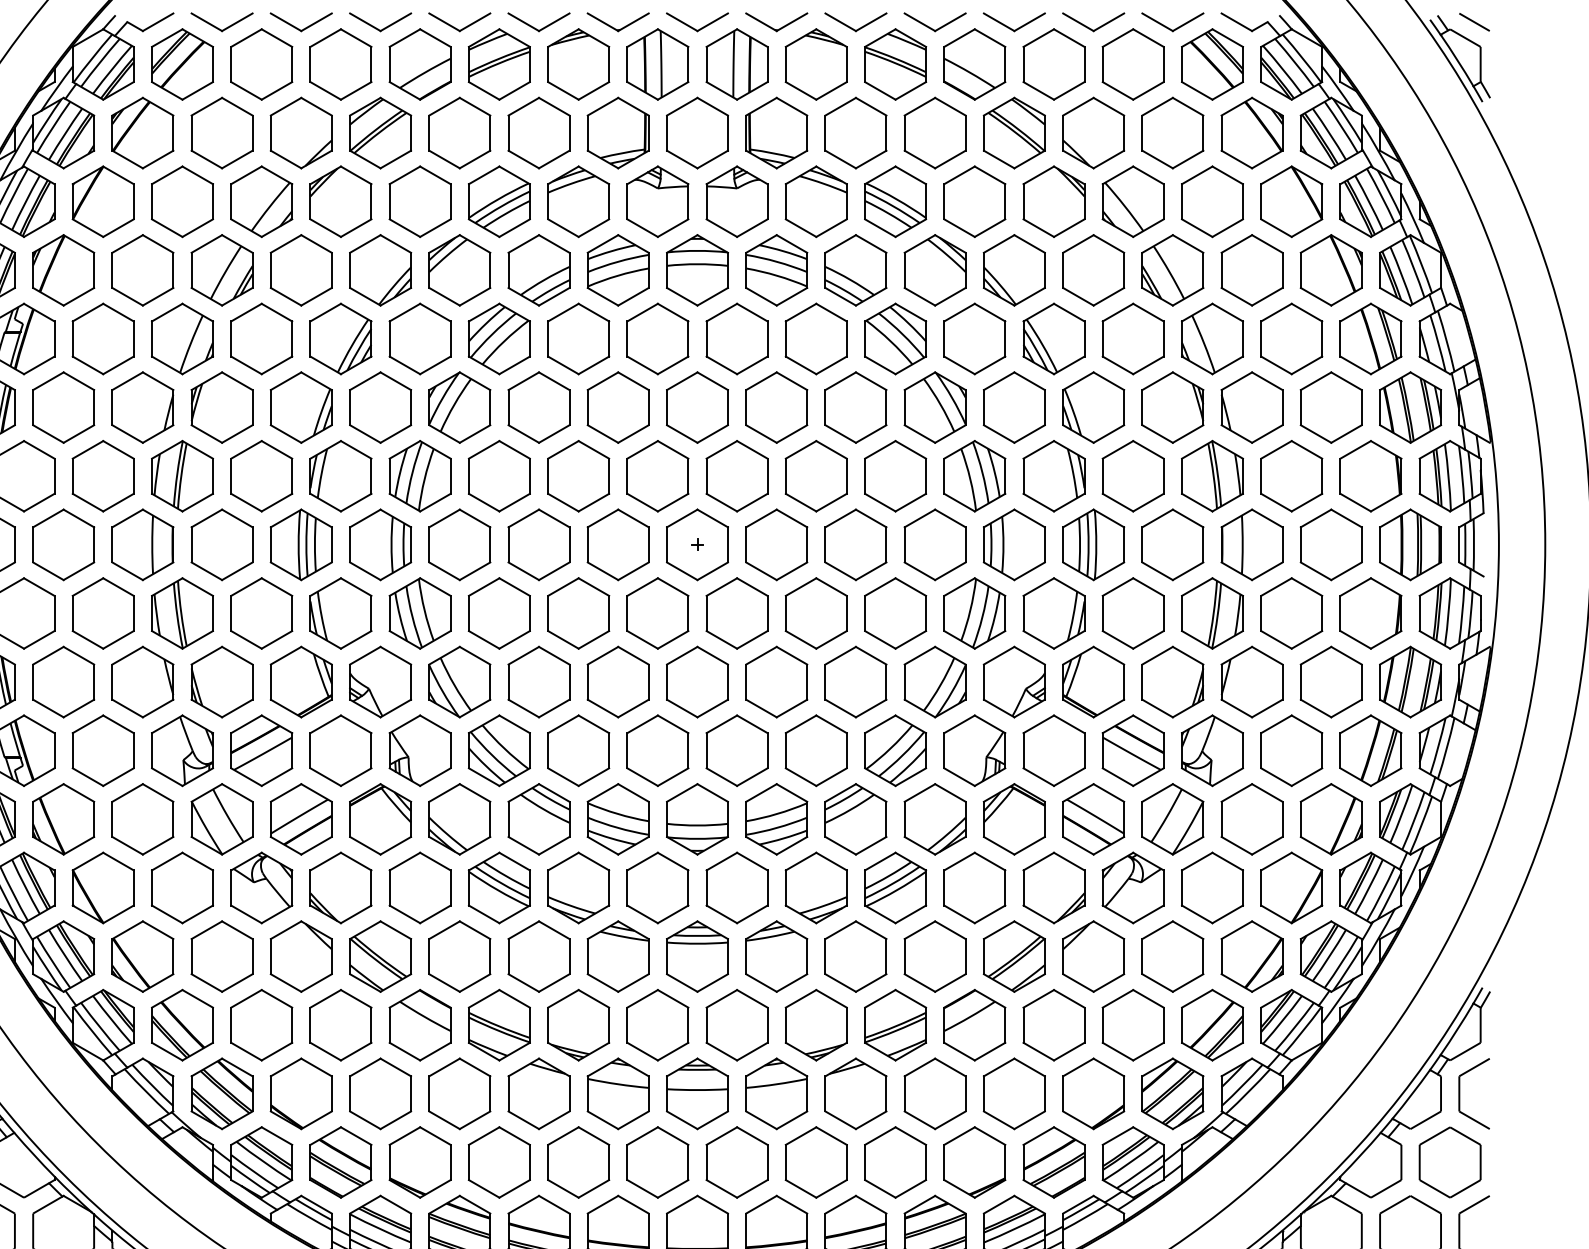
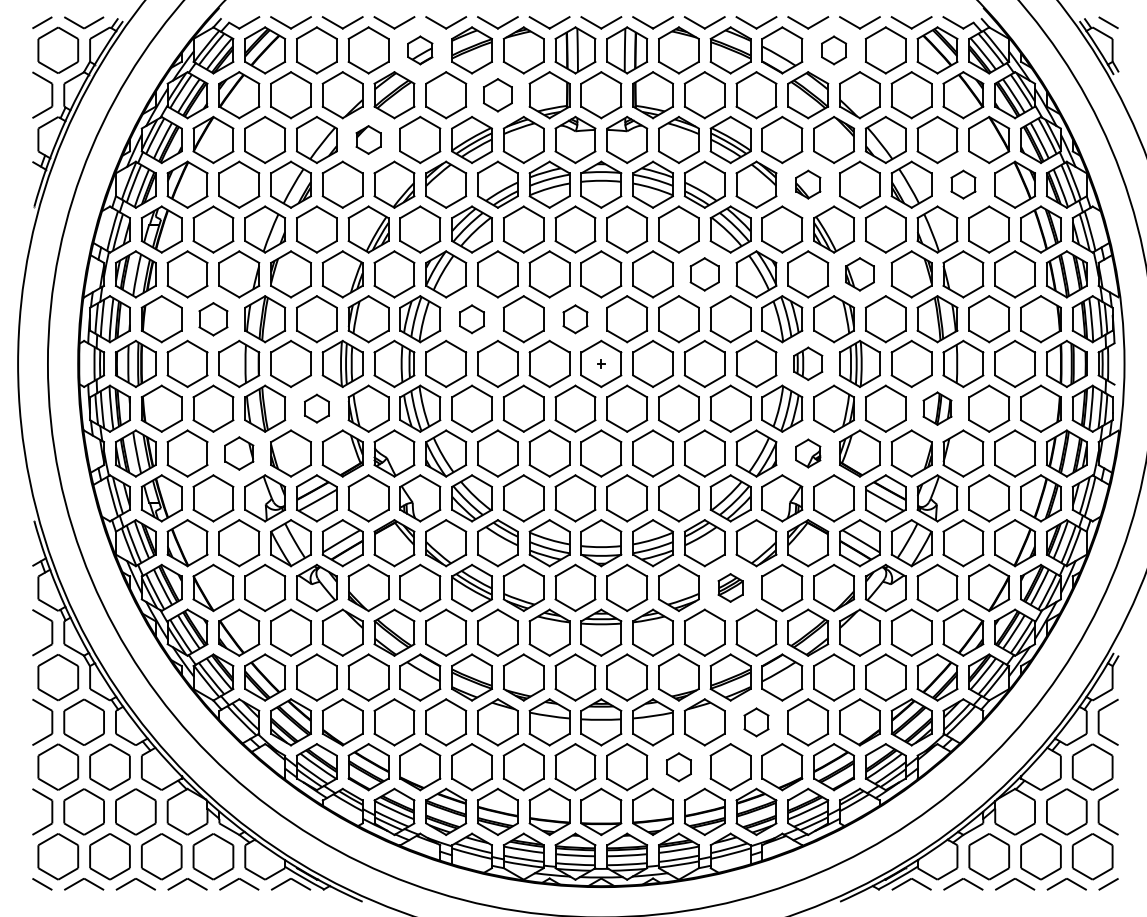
part: (420, 64) -> (420, 50), size x0.6
part: (1053, 64) -> (833, 50), size x0.6
part: (538, 133) -> (497, 95), size x0.7
part: (340, 200) -> (368, 139), size x0.6
part: (1014, 269) -> (808, 184), size x0.6
part: (1252, 269) -> (963, 184), size x0.6
part: (855, 407) -> (704, 274), size x0.7
part: (1092, 407) -> (859, 274), size x0.7
part: (103, 476) -> (213, 319), size x0.7
part: (498, 476) -> (471, 319), size x0.6
part: (657, 476) -> (575, 319), size x0.6
part: (1014, 544) -> (808, 363), size x0.7
part: (261, 613) -> (316, 408), size x0.6
part: (1212, 613) -> (937, 408), size x0.7
part: (143, 682) -> (239, 453), size x0.7
part: (1014, 682) -> (808, 453), size x0.6
part: (895, 887) -> (730, 587), size x0.6
part: (935, 1094) -> (756, 722), size x0.6
part: (815, 1163) -> (678, 767), size x0.6

